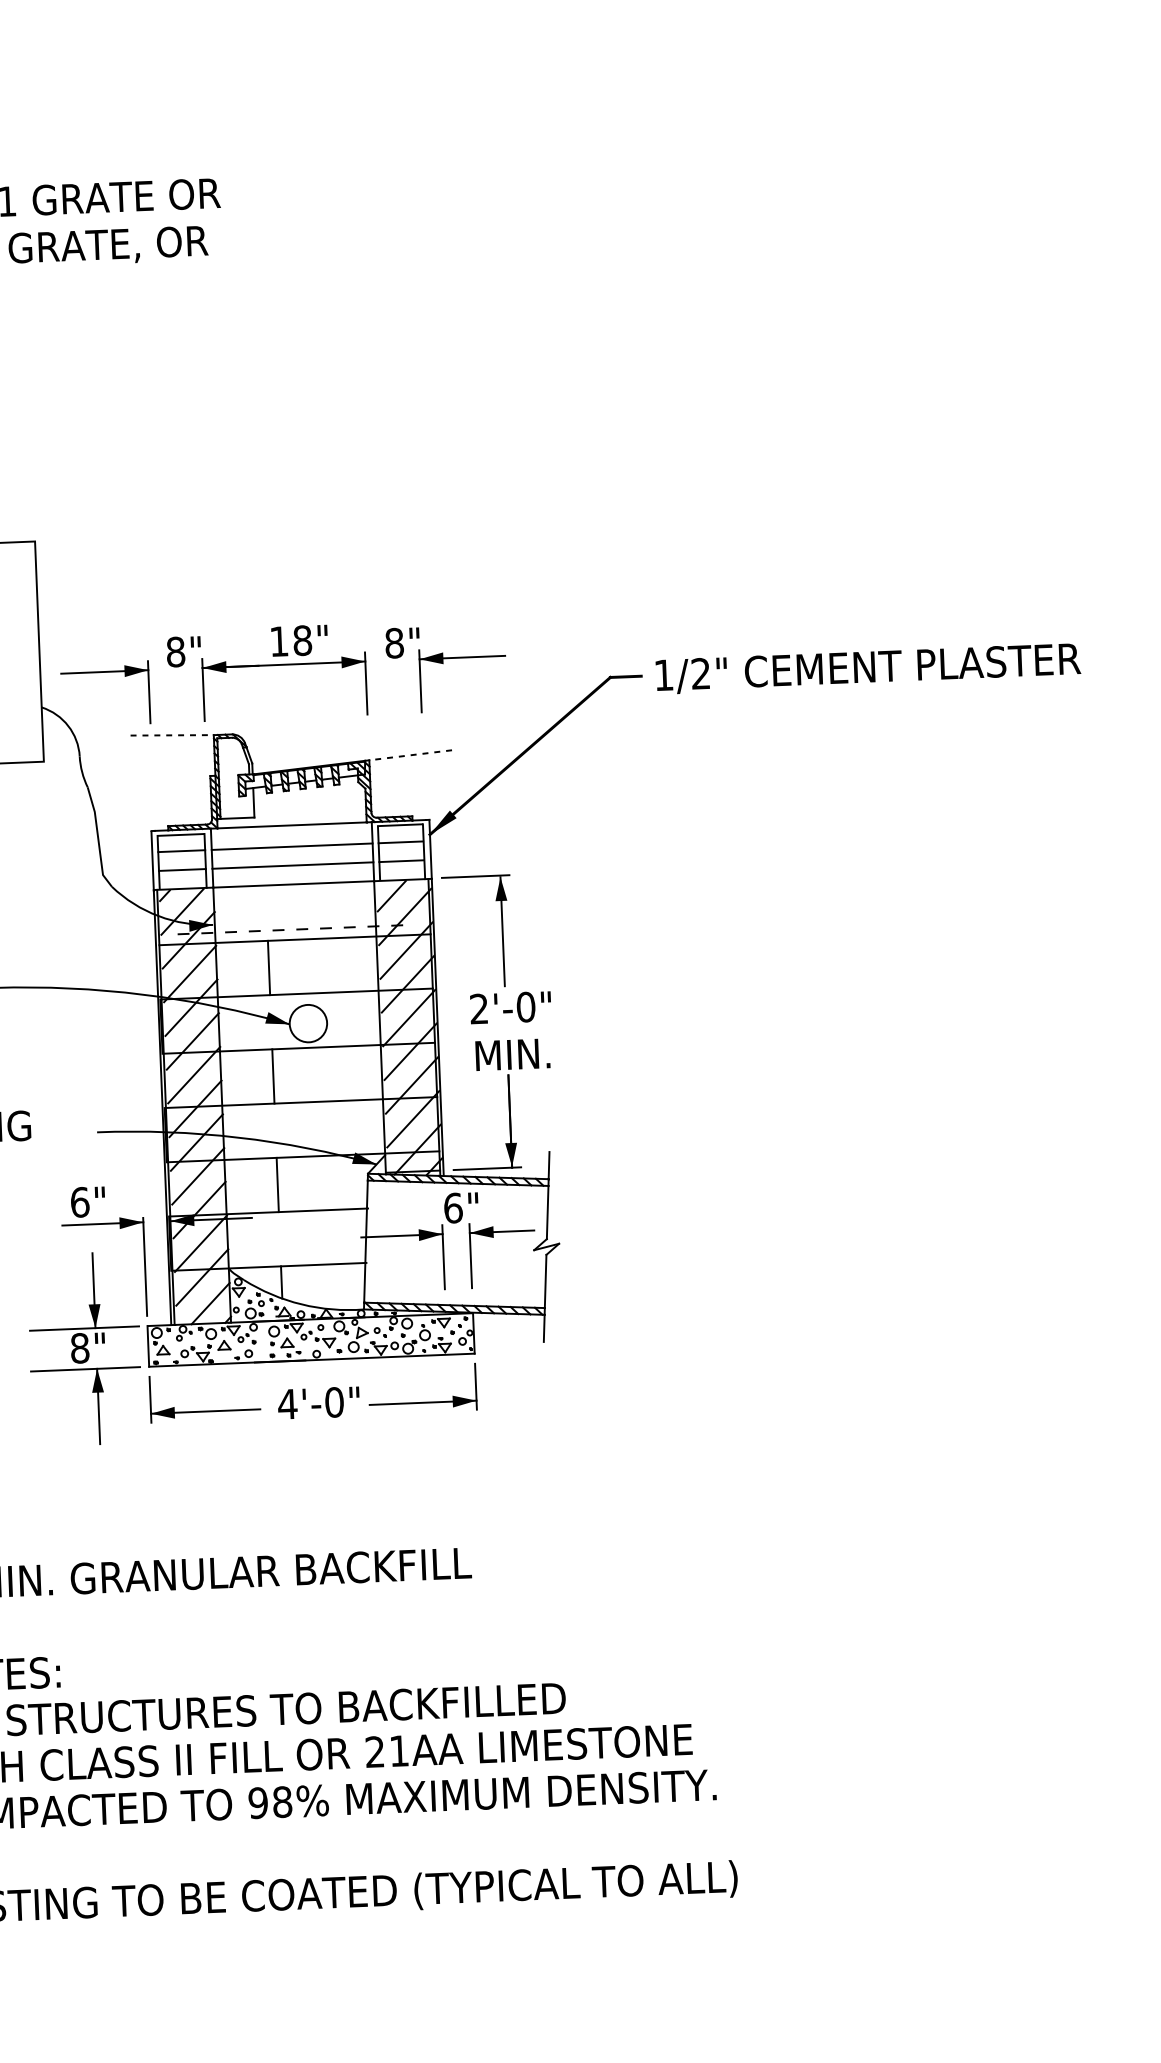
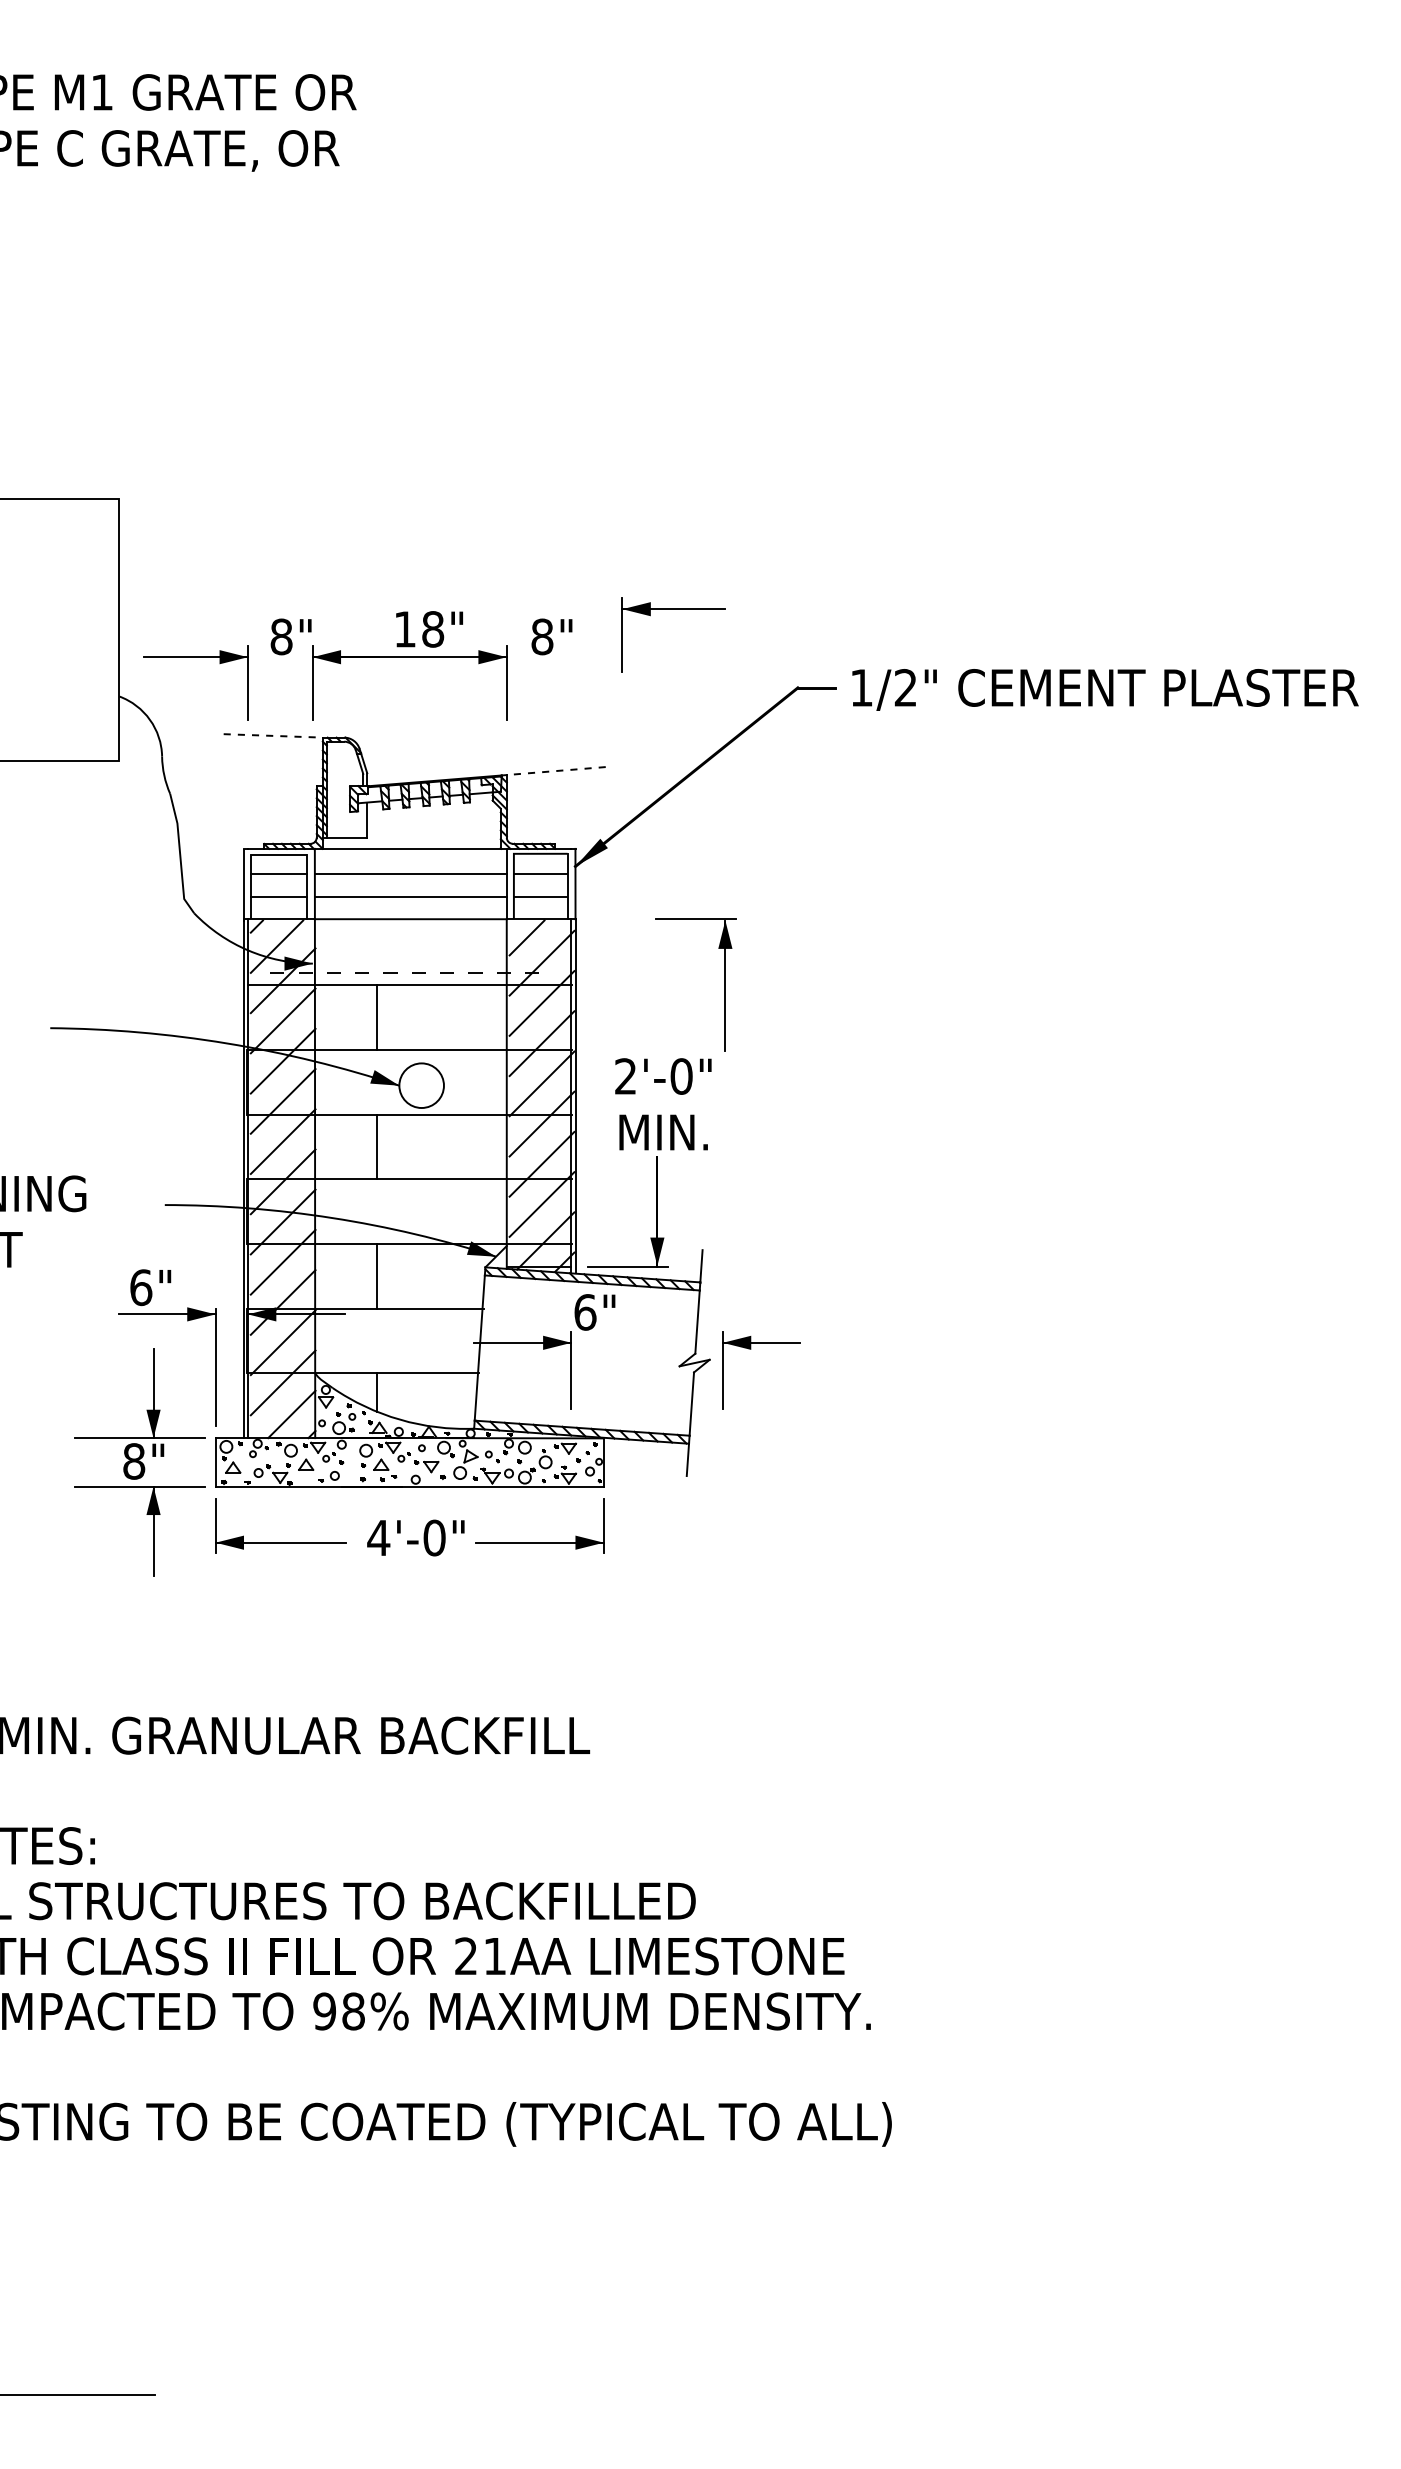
part: (462, 657) -> (673, 609), moved
part: (501, 930) -> (724, 984), moved
part: (494, 1237) -> (751, 1349), moved

